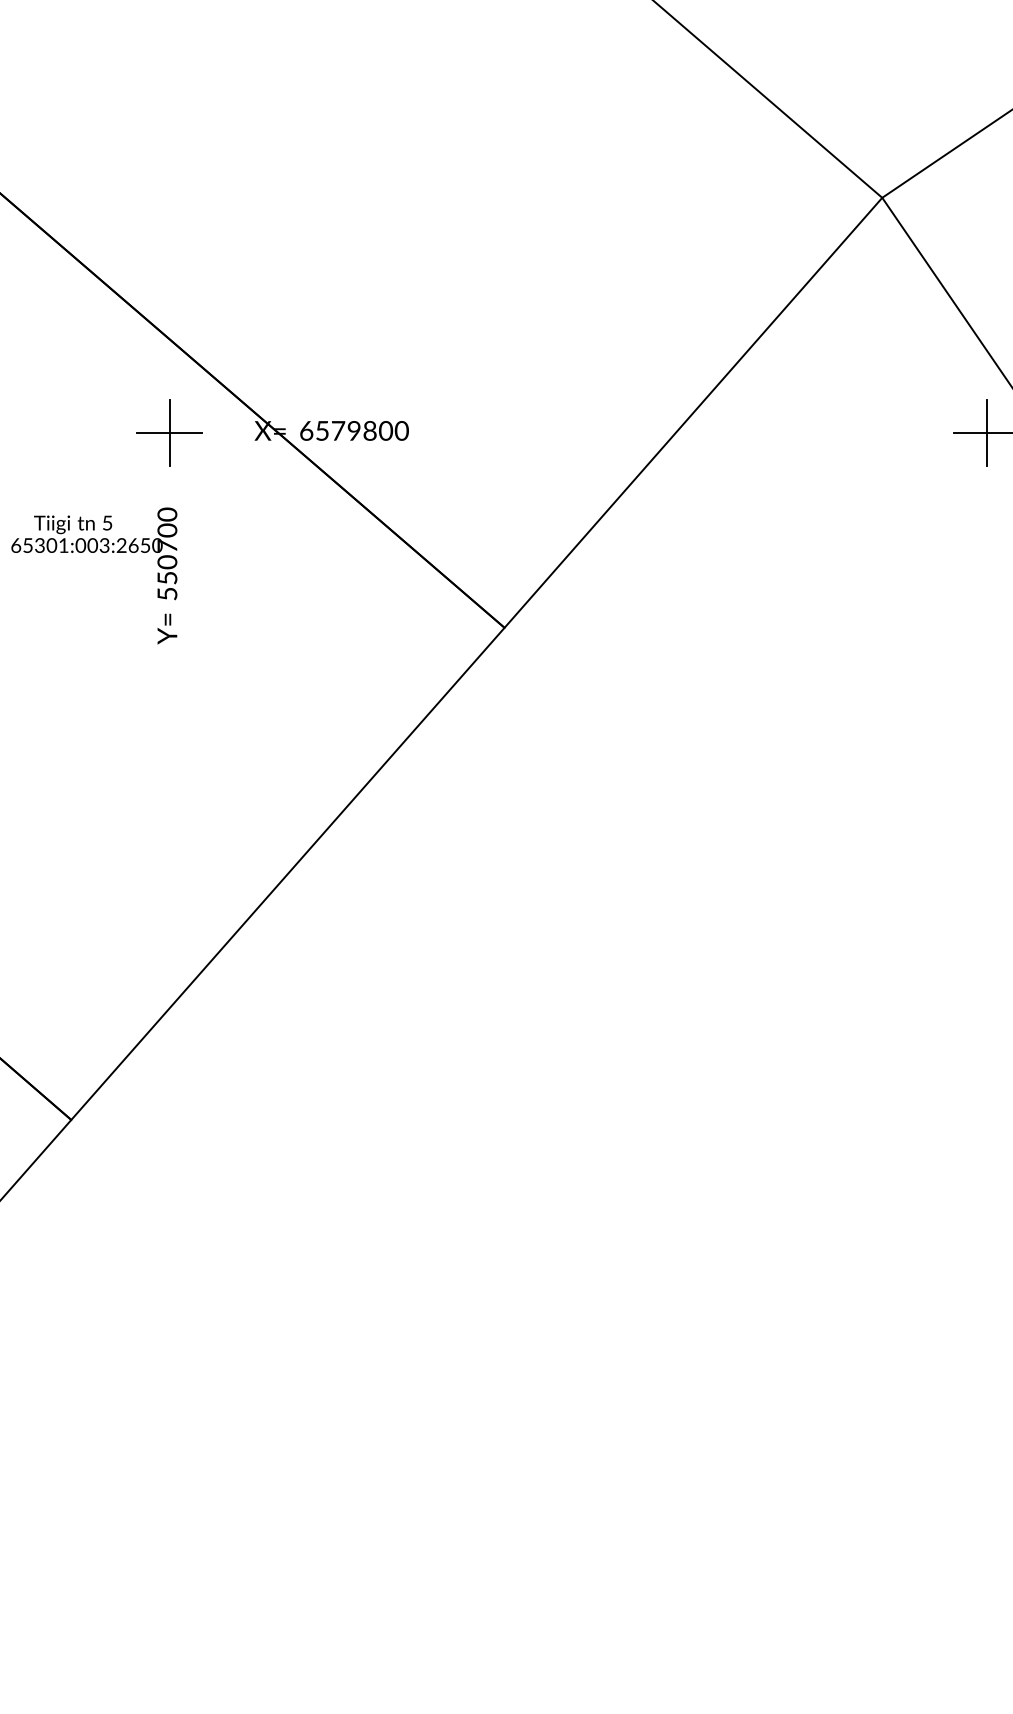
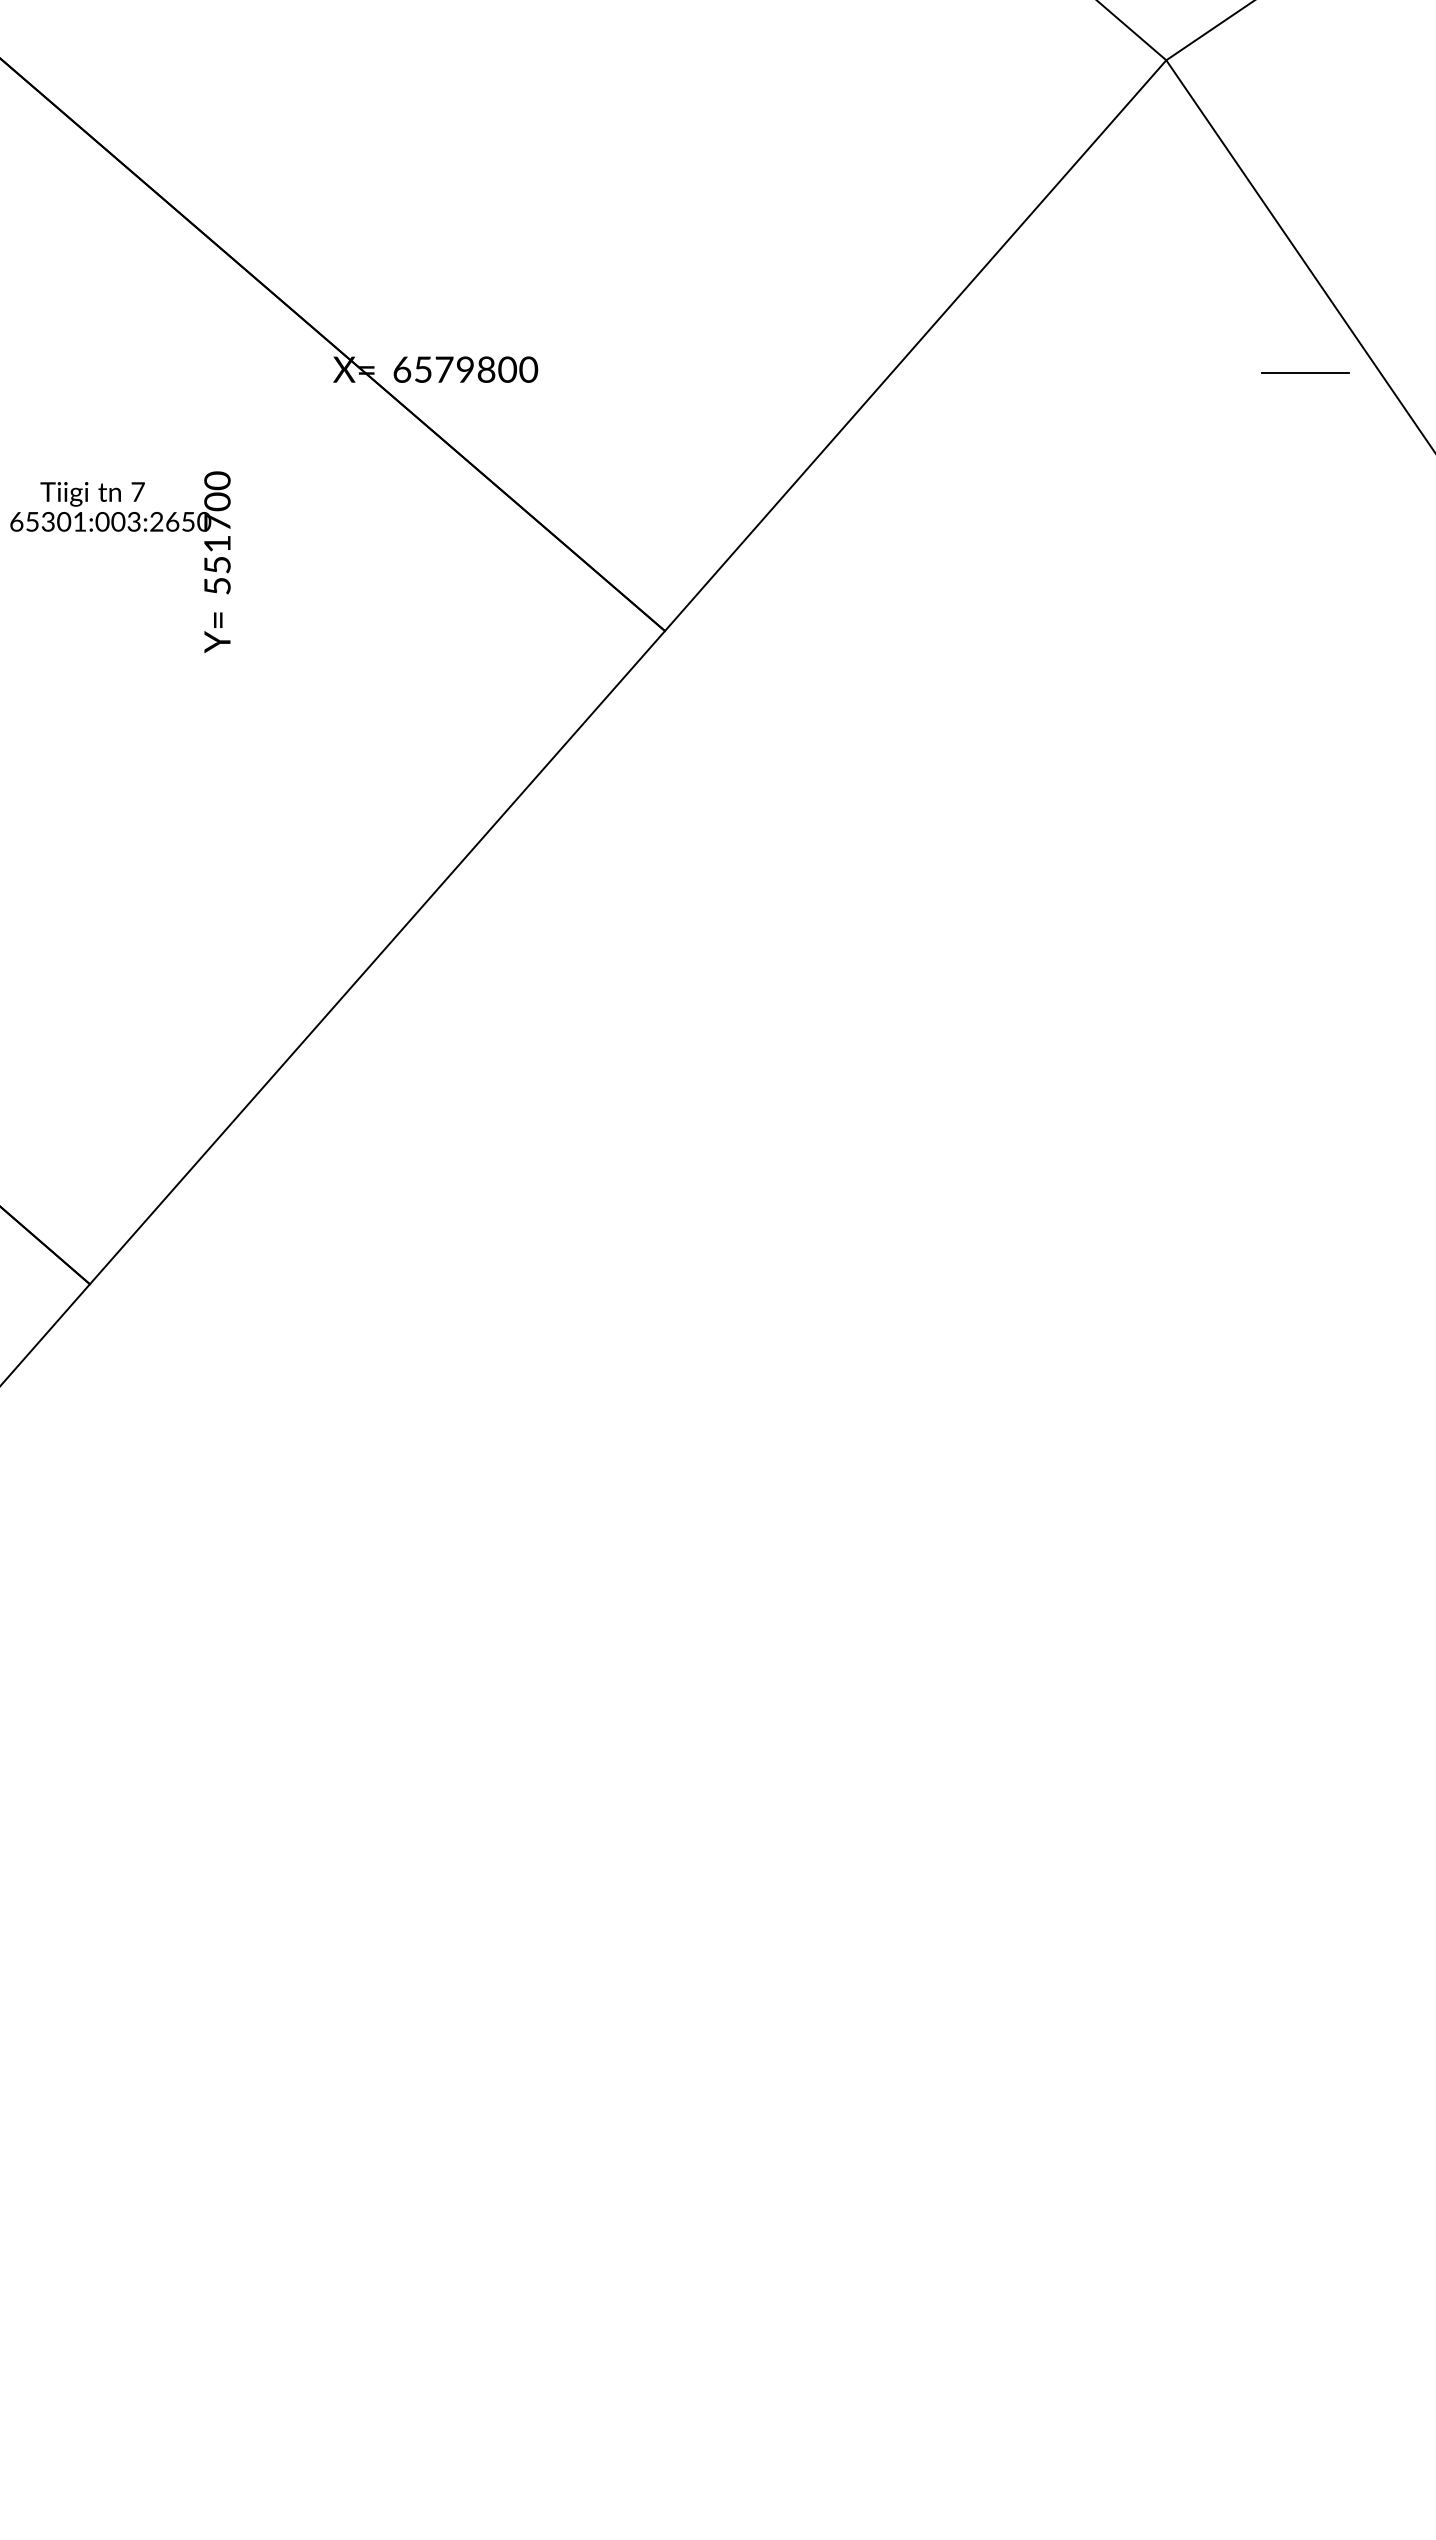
part: (169, 433) -> (220, 372), removed
line: (987, 433) -> (1305, 372), removed
text: (107, 522) -> (137, 491), 5 -> 7
text: (167, 561) -> (217, 543), 550700 -> 551700

